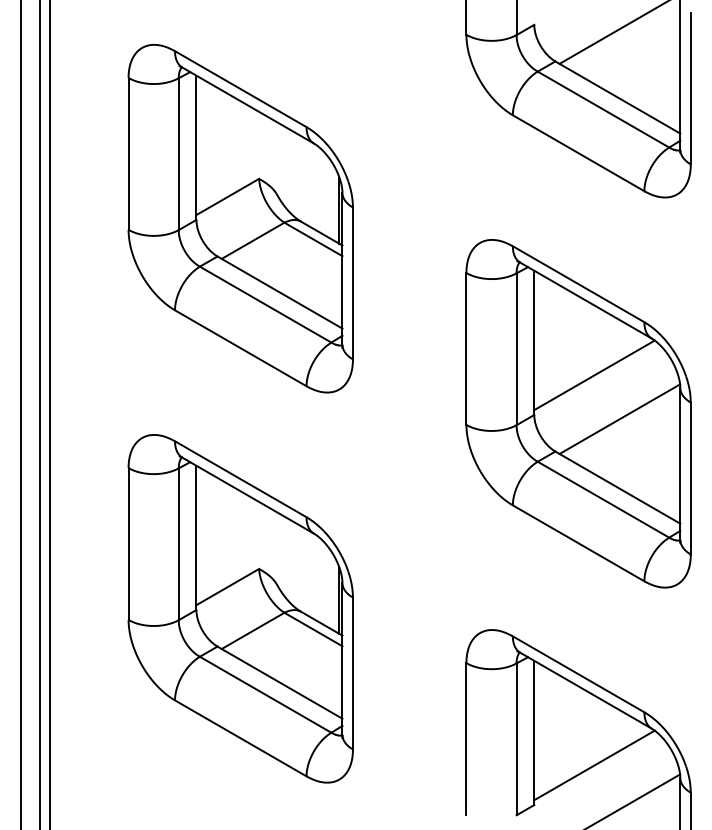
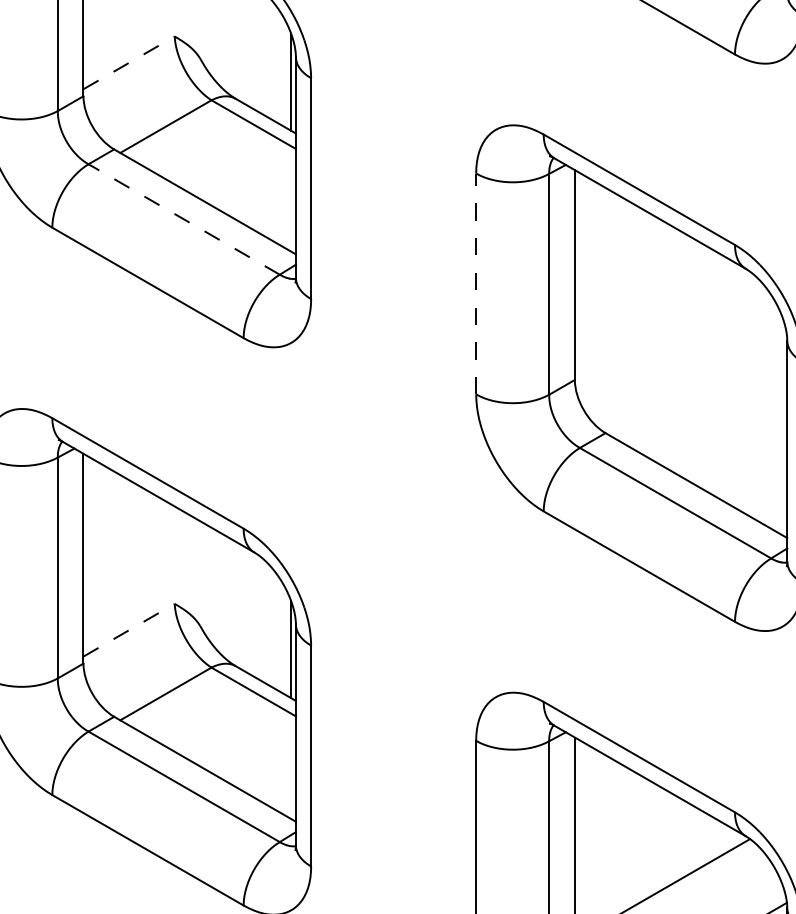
line: (228, 196) -> (130, 62), solid -> dashed
line: (265, 304) -> (183, 219), solid -> dashed
line: (466, 348) -> (476, 283), solid -> dashed
line: (594, 375) -> (662, 322), removed
line: (619, 418) -> (698, 385), removed
line: (228, 586) -> (130, 629), solid -> dashed

